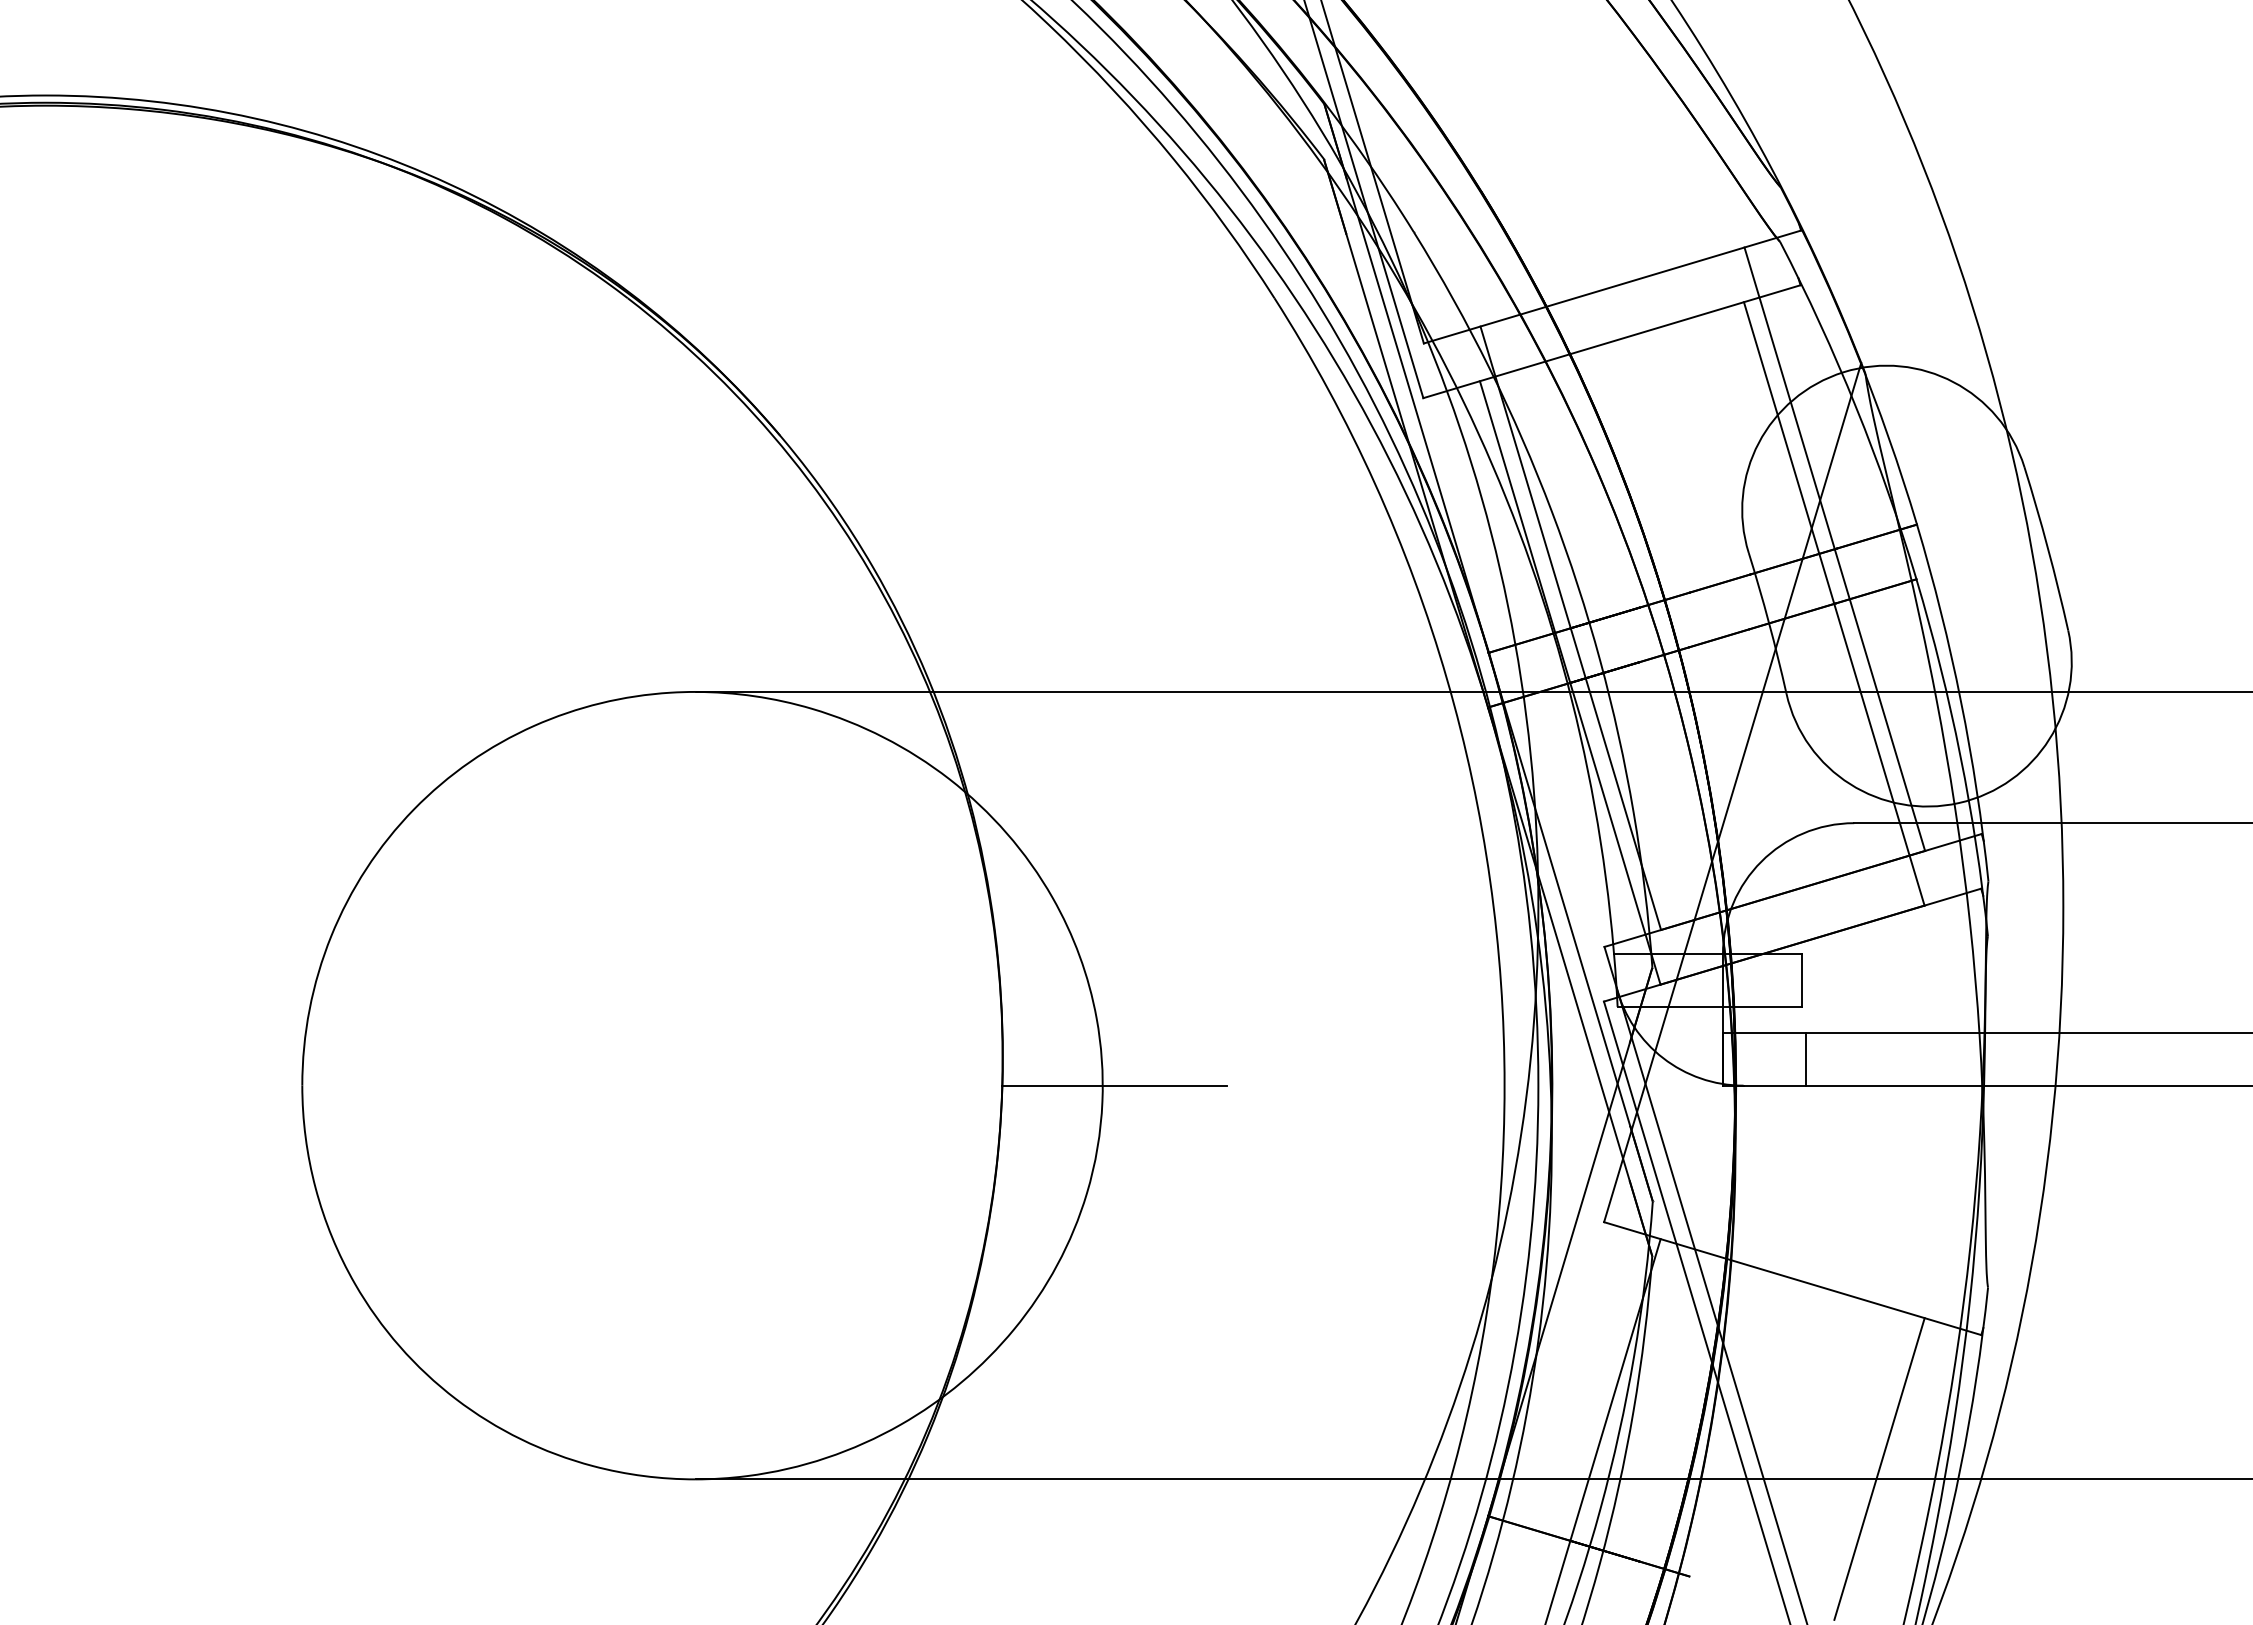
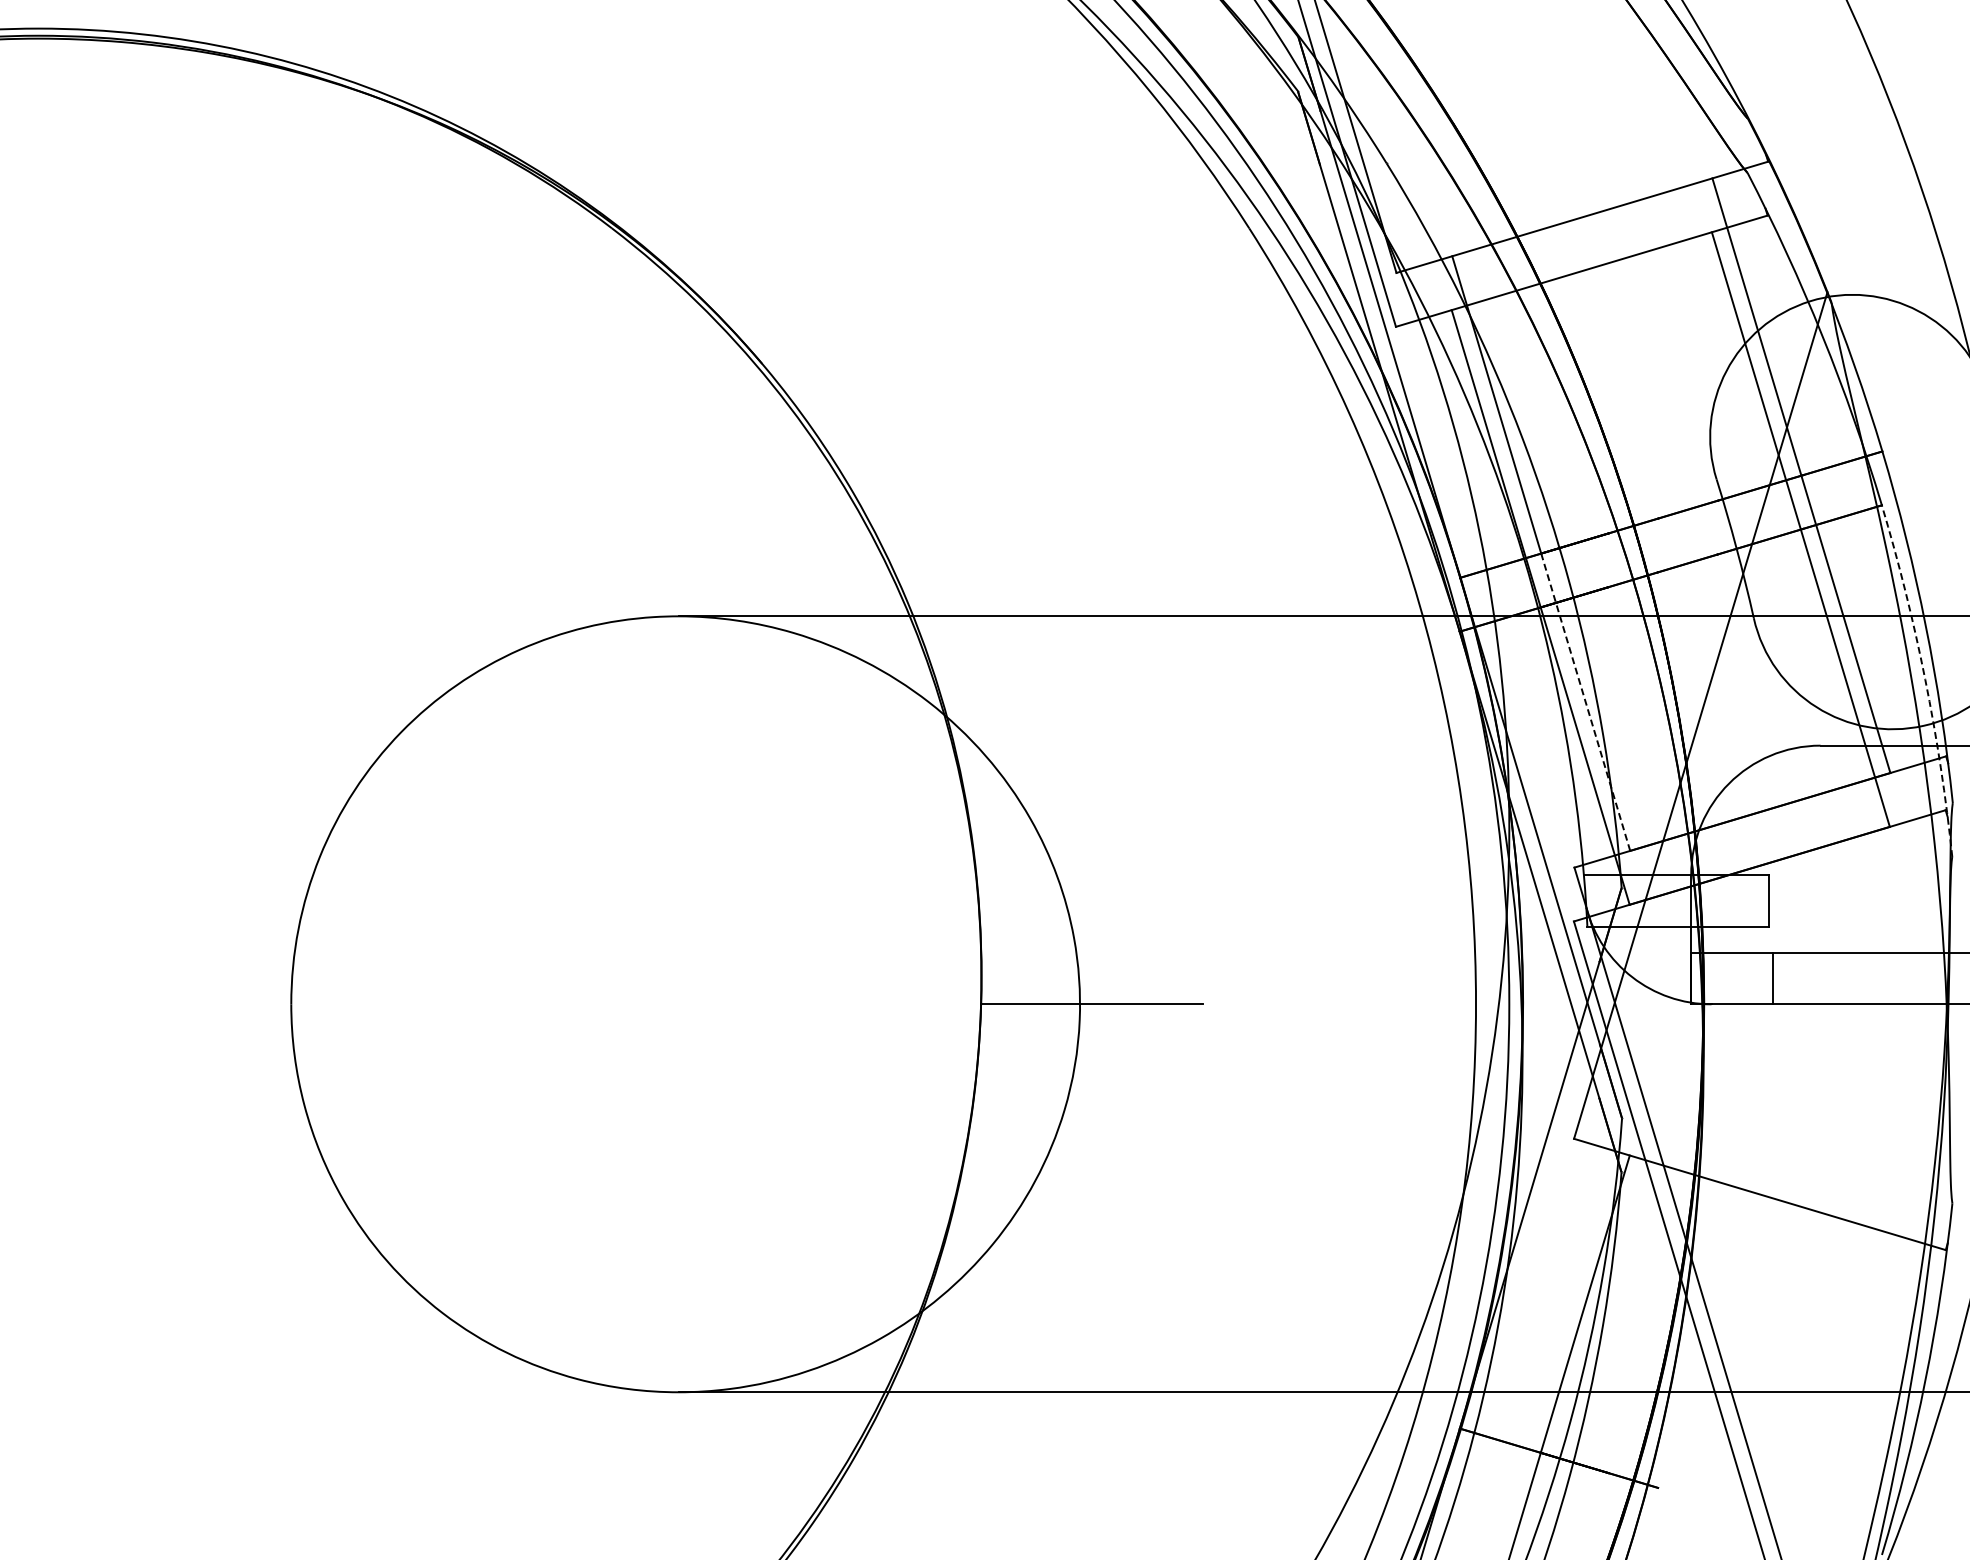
arc: (1960, 756) -> (1925, 679), solid -> dashed
line: (1616, 779) -> (1586, 702), solid -> dashed
line: (1879, 1468) -> (1845, 1381), removed

